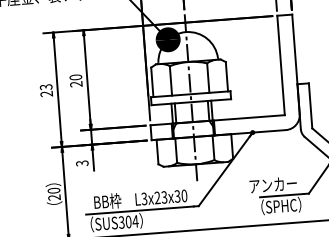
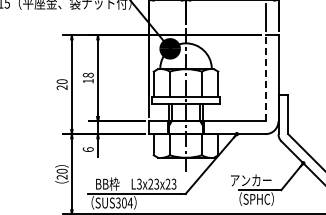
line: (280, 64) -> (265, 77), solid -> dashed
text: (75, 80) -> (87, 77), 20 -> 18
text: (45, 87) -> (61, 81), 23 -> 20
text: (81, 163) -> (87, 149), 3 -> 6
text: (180, 196) -> (170, 184), L3x23x30 -> L3x23x23

